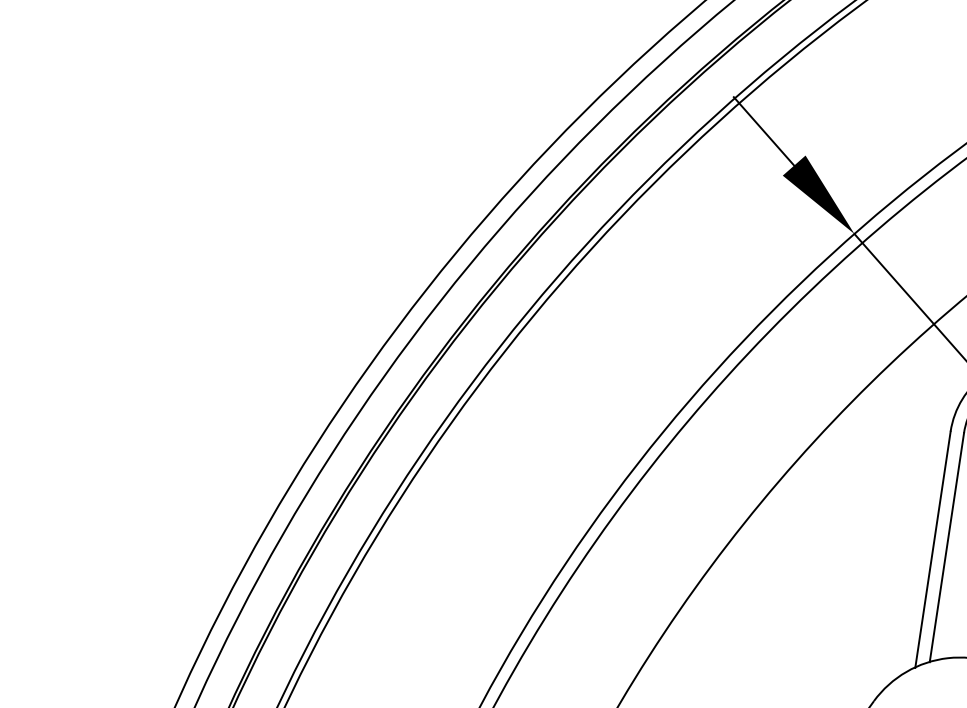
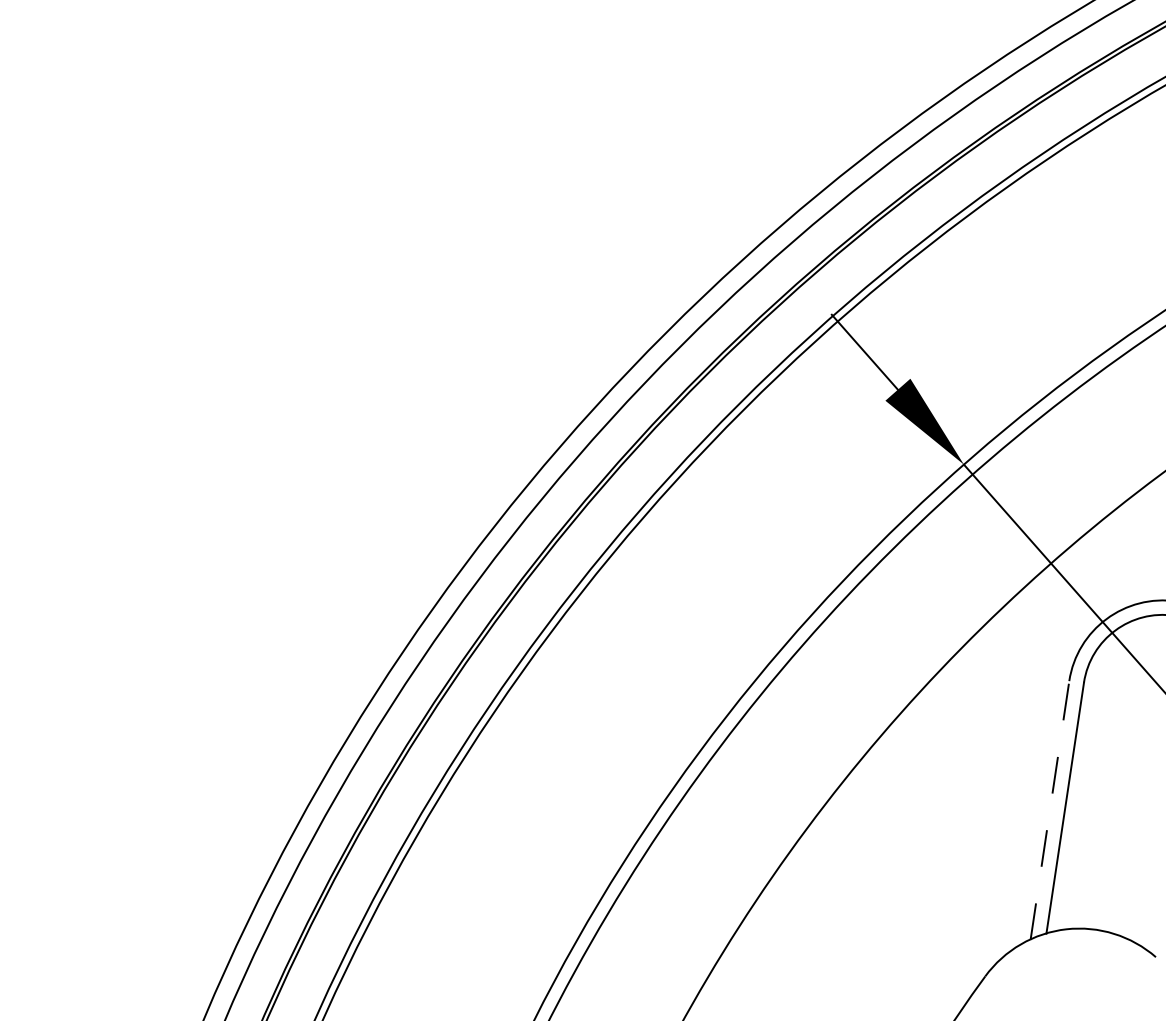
line: (932, 549) -> (1049, 810), solid -> dashed

